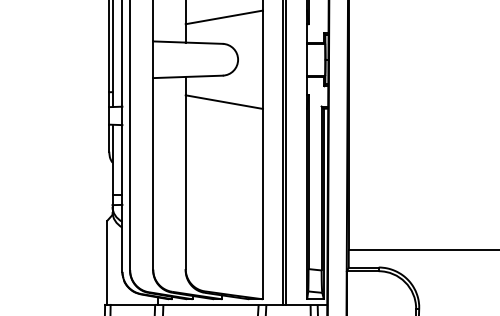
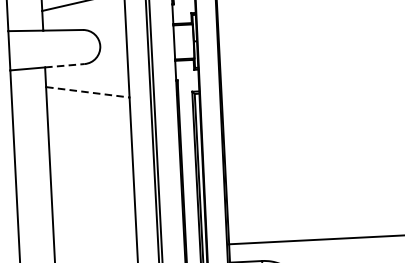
line: (204, 76) -> (65, 65), solid -> dashed
line: (224, 102) -> (88, 92), solid -> dashed

